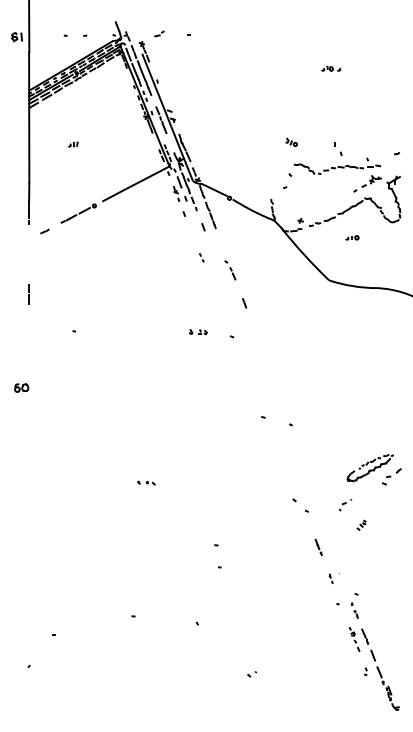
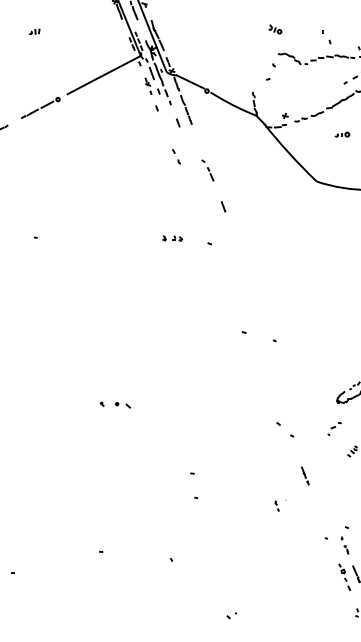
part: (201, 257) -> (176, 156), size x1.6
part: (146, 482) -> (115, 404), size x1.6
part: (333, 578) -> (279, 505), moved

